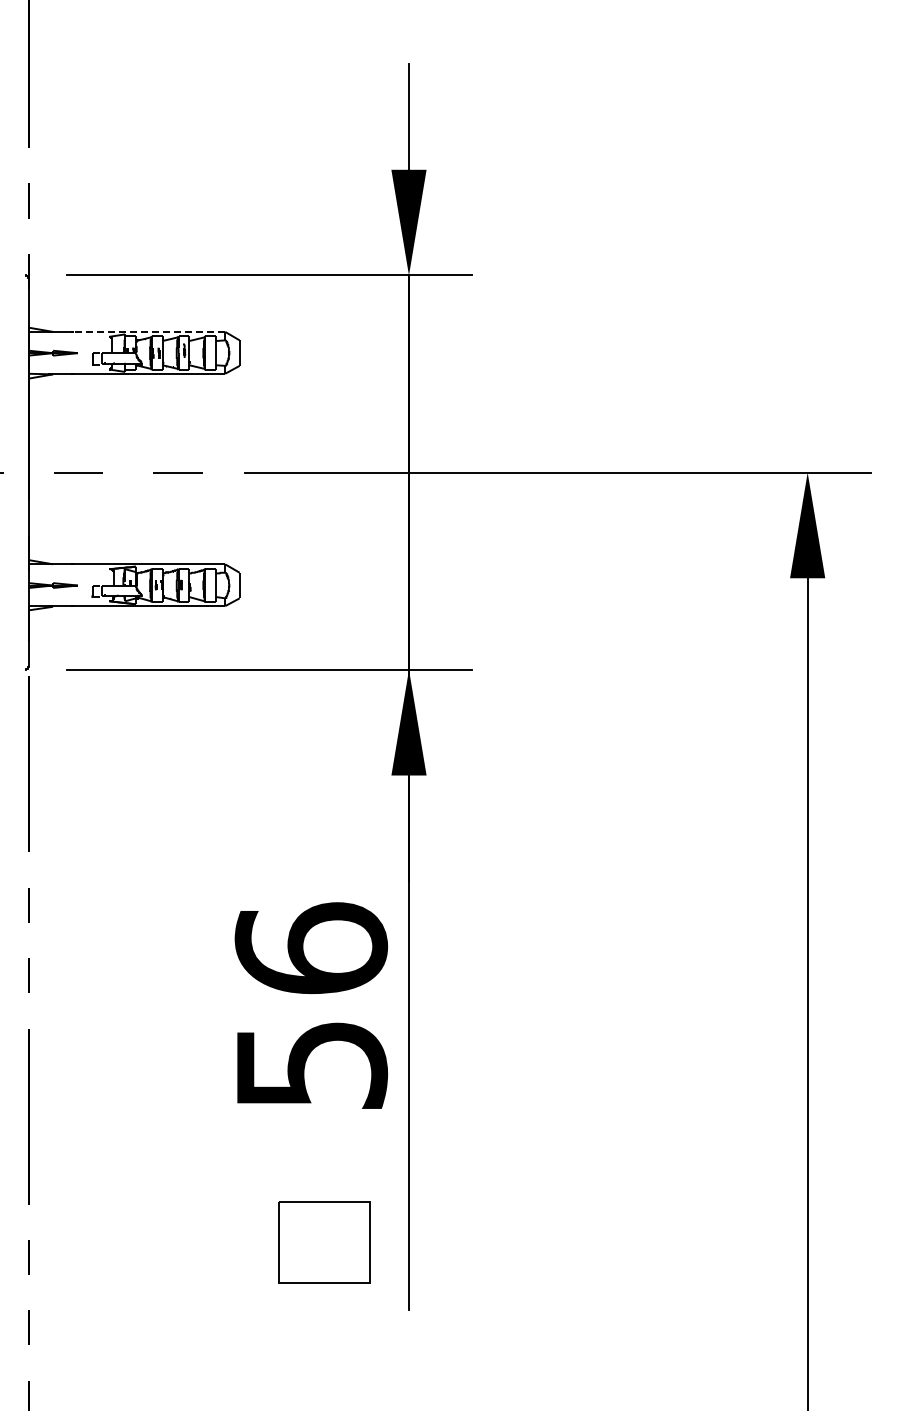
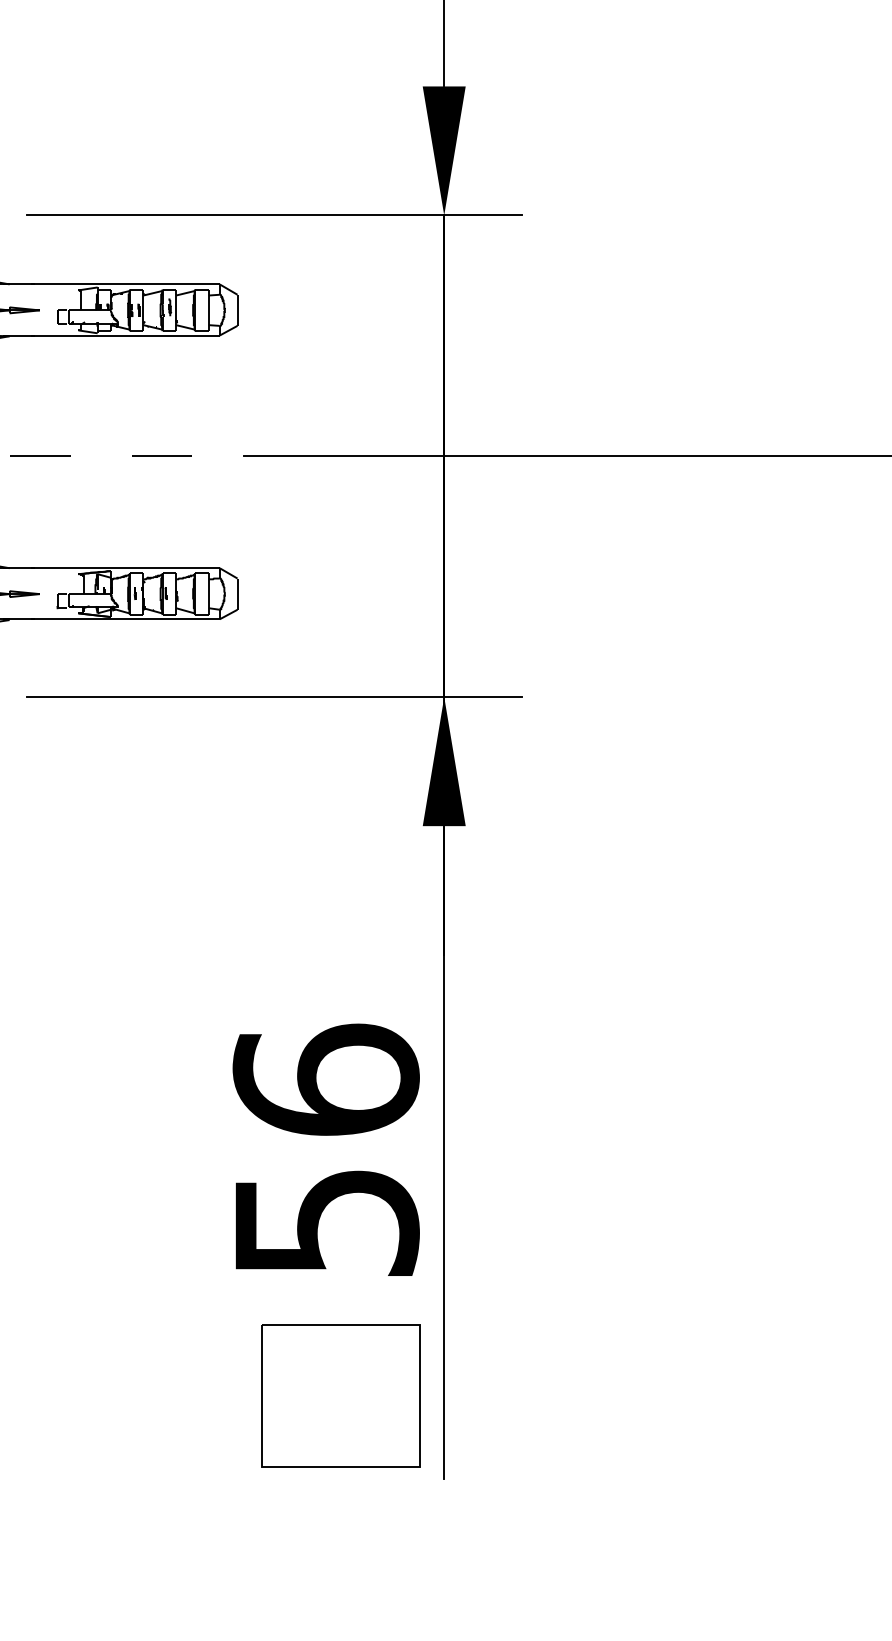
line: (149, 331) -> (127, 283), dashed -> solid
text: (311, 1005) -> (326, 1149), moved
part: (324, 1241) -> (341, 1395), size x1.43

